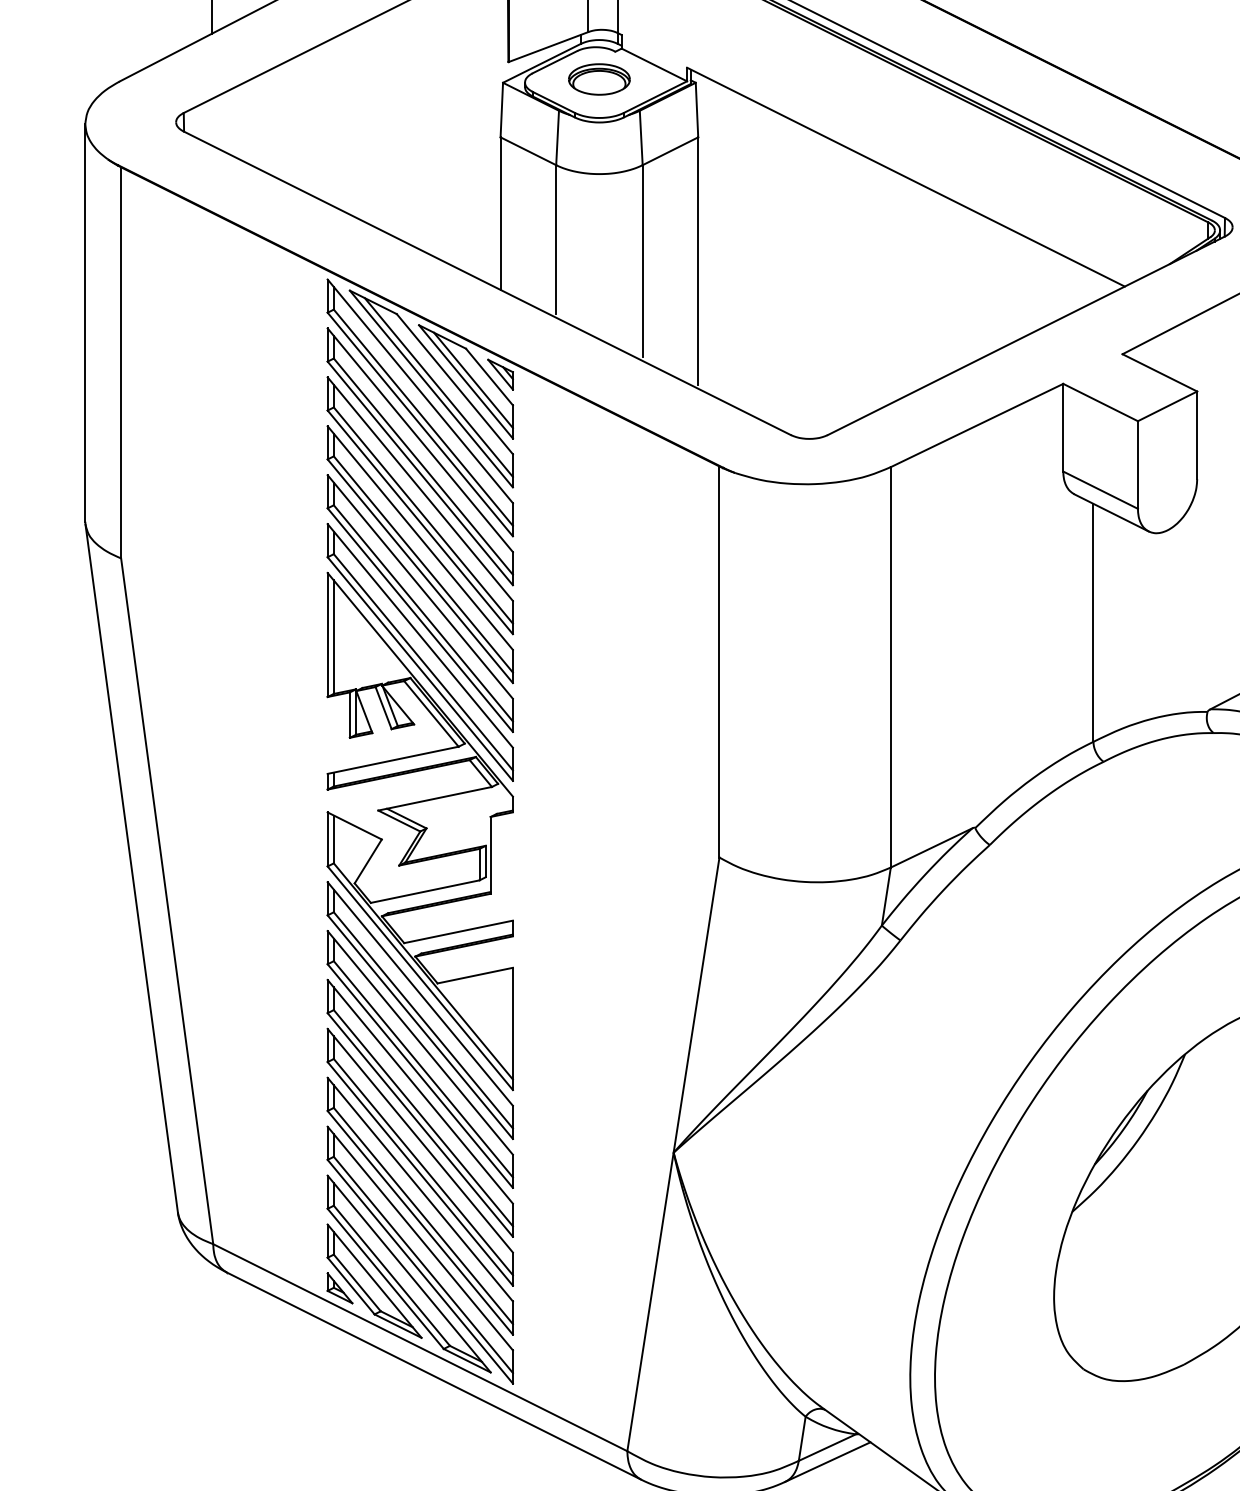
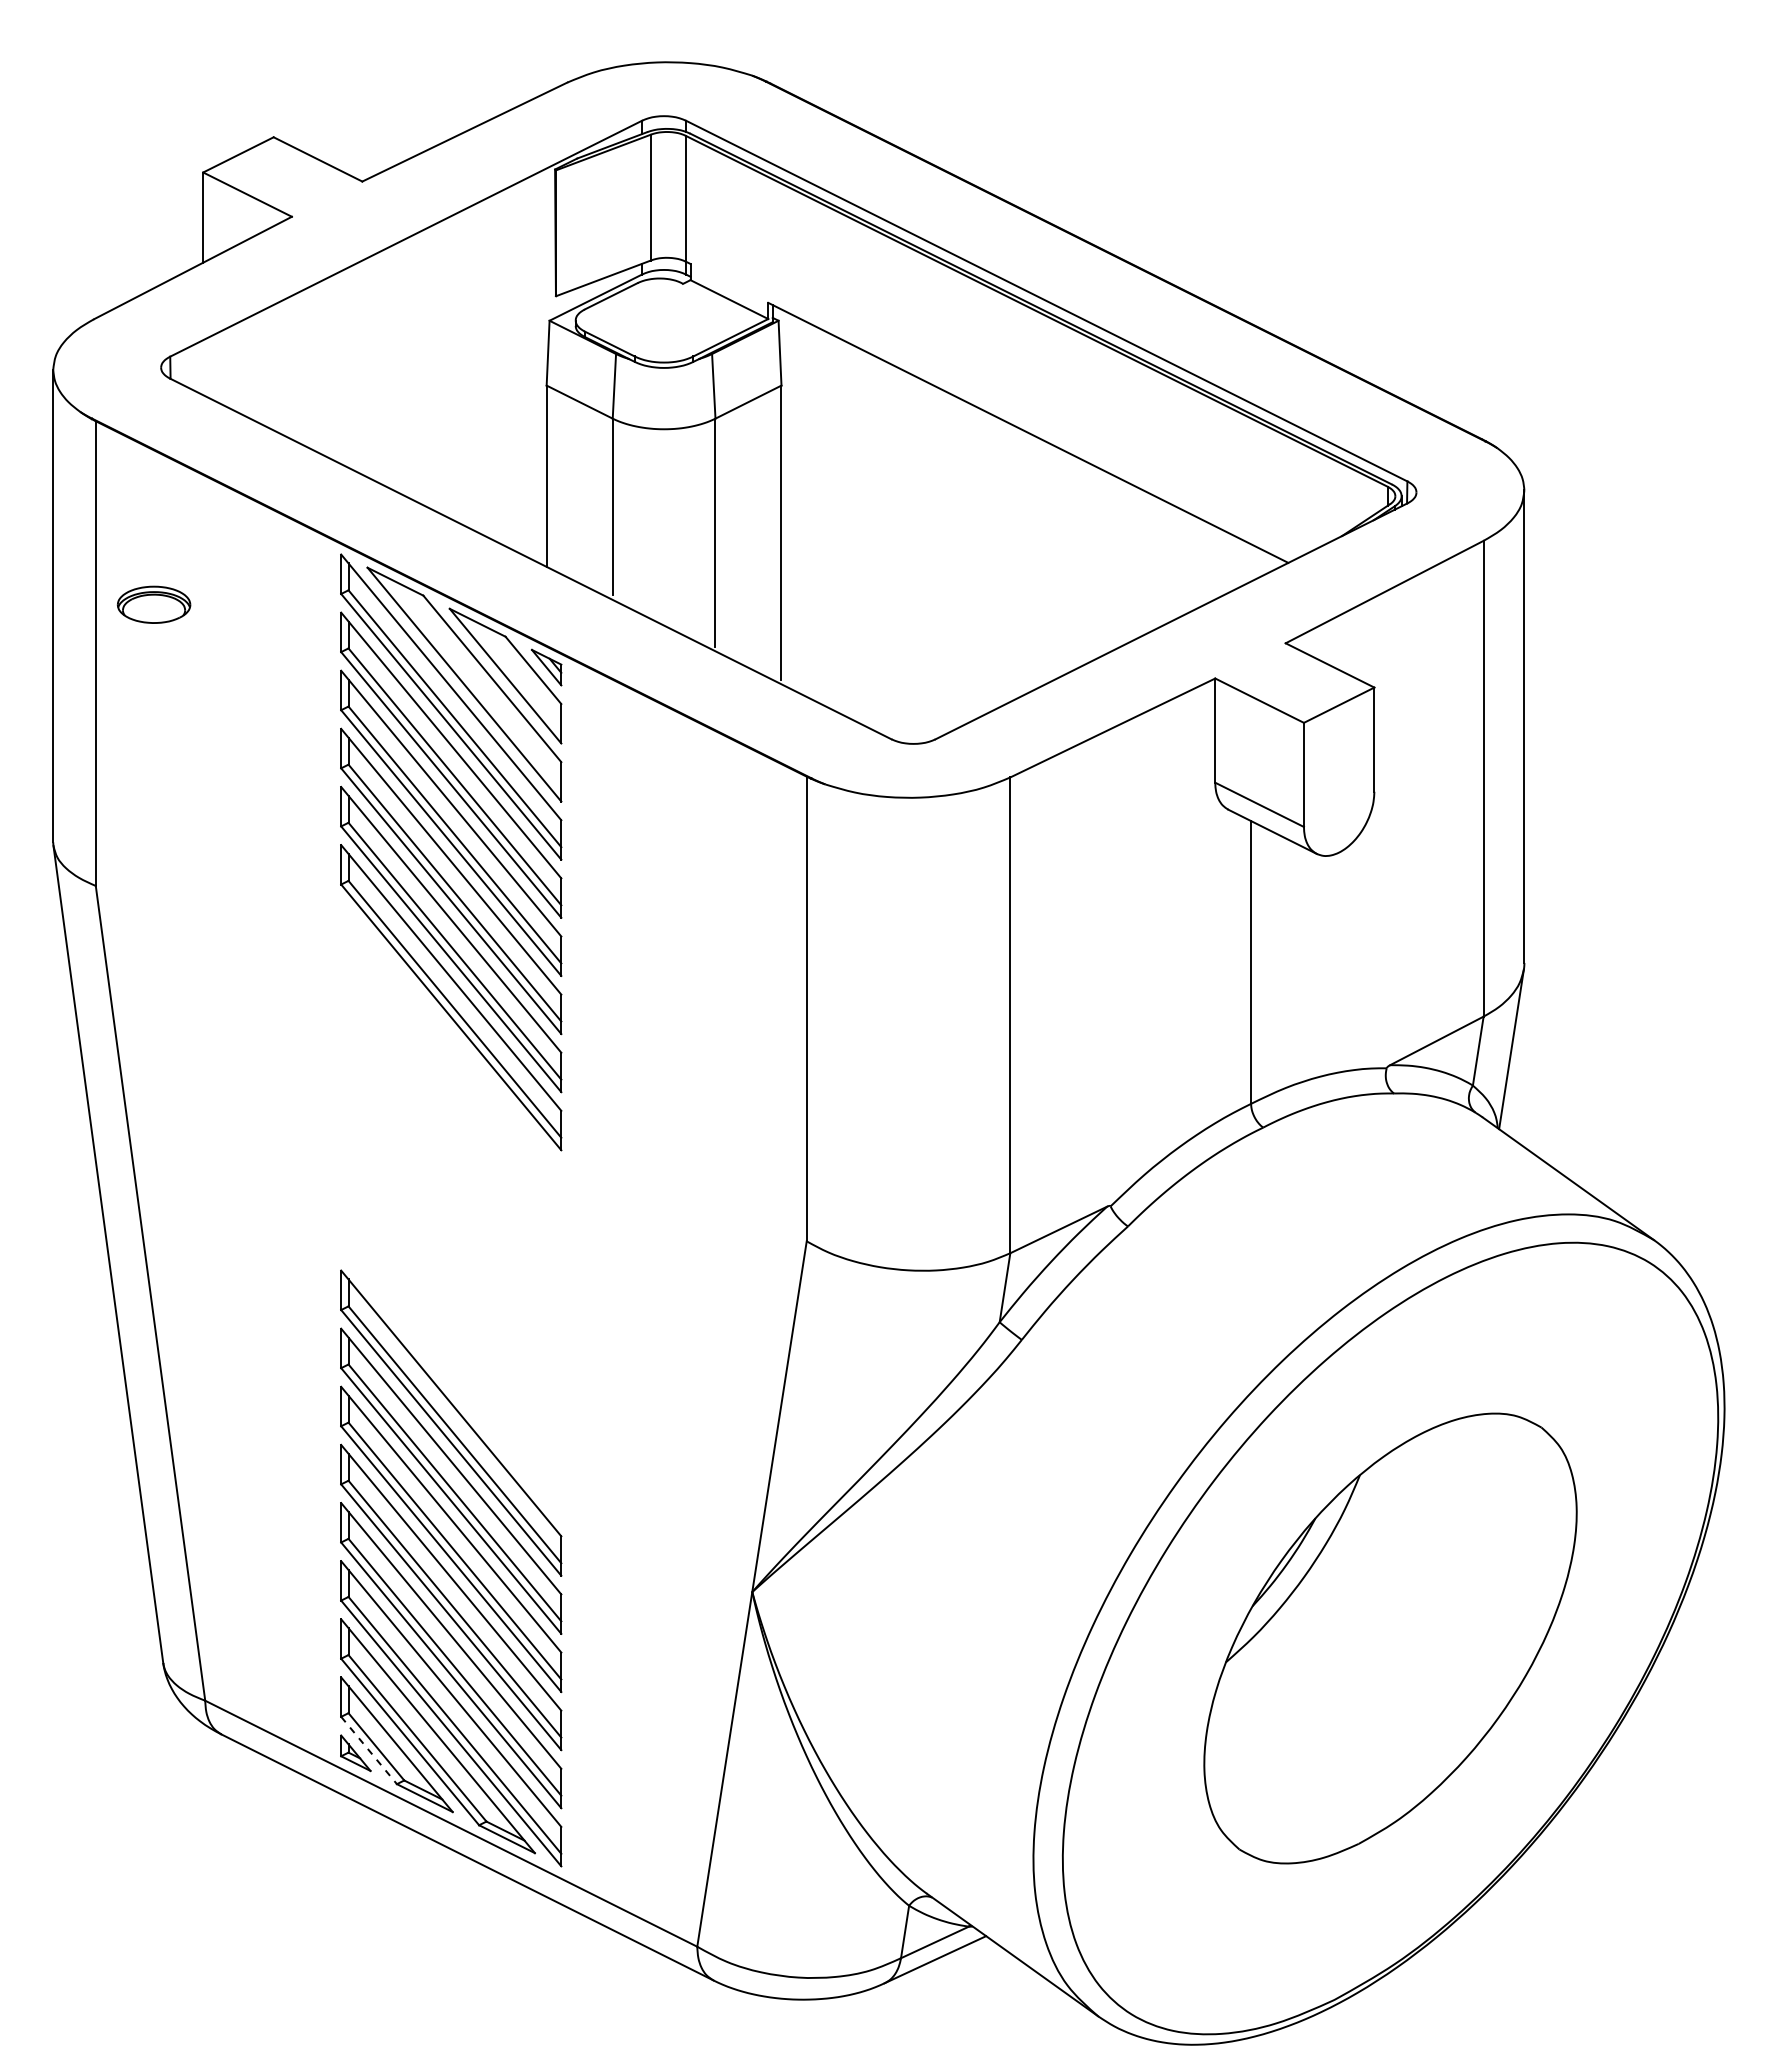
part: (599, 79) -> (154, 604), moved
line: (473, 379) -> (514, 673), removed
line: (439, 387) -> (473, 682), removed
part: (420, 831) -> (451, 1210), removed
line: (351, 1286) -> (369, 1750), solid -> dashed

